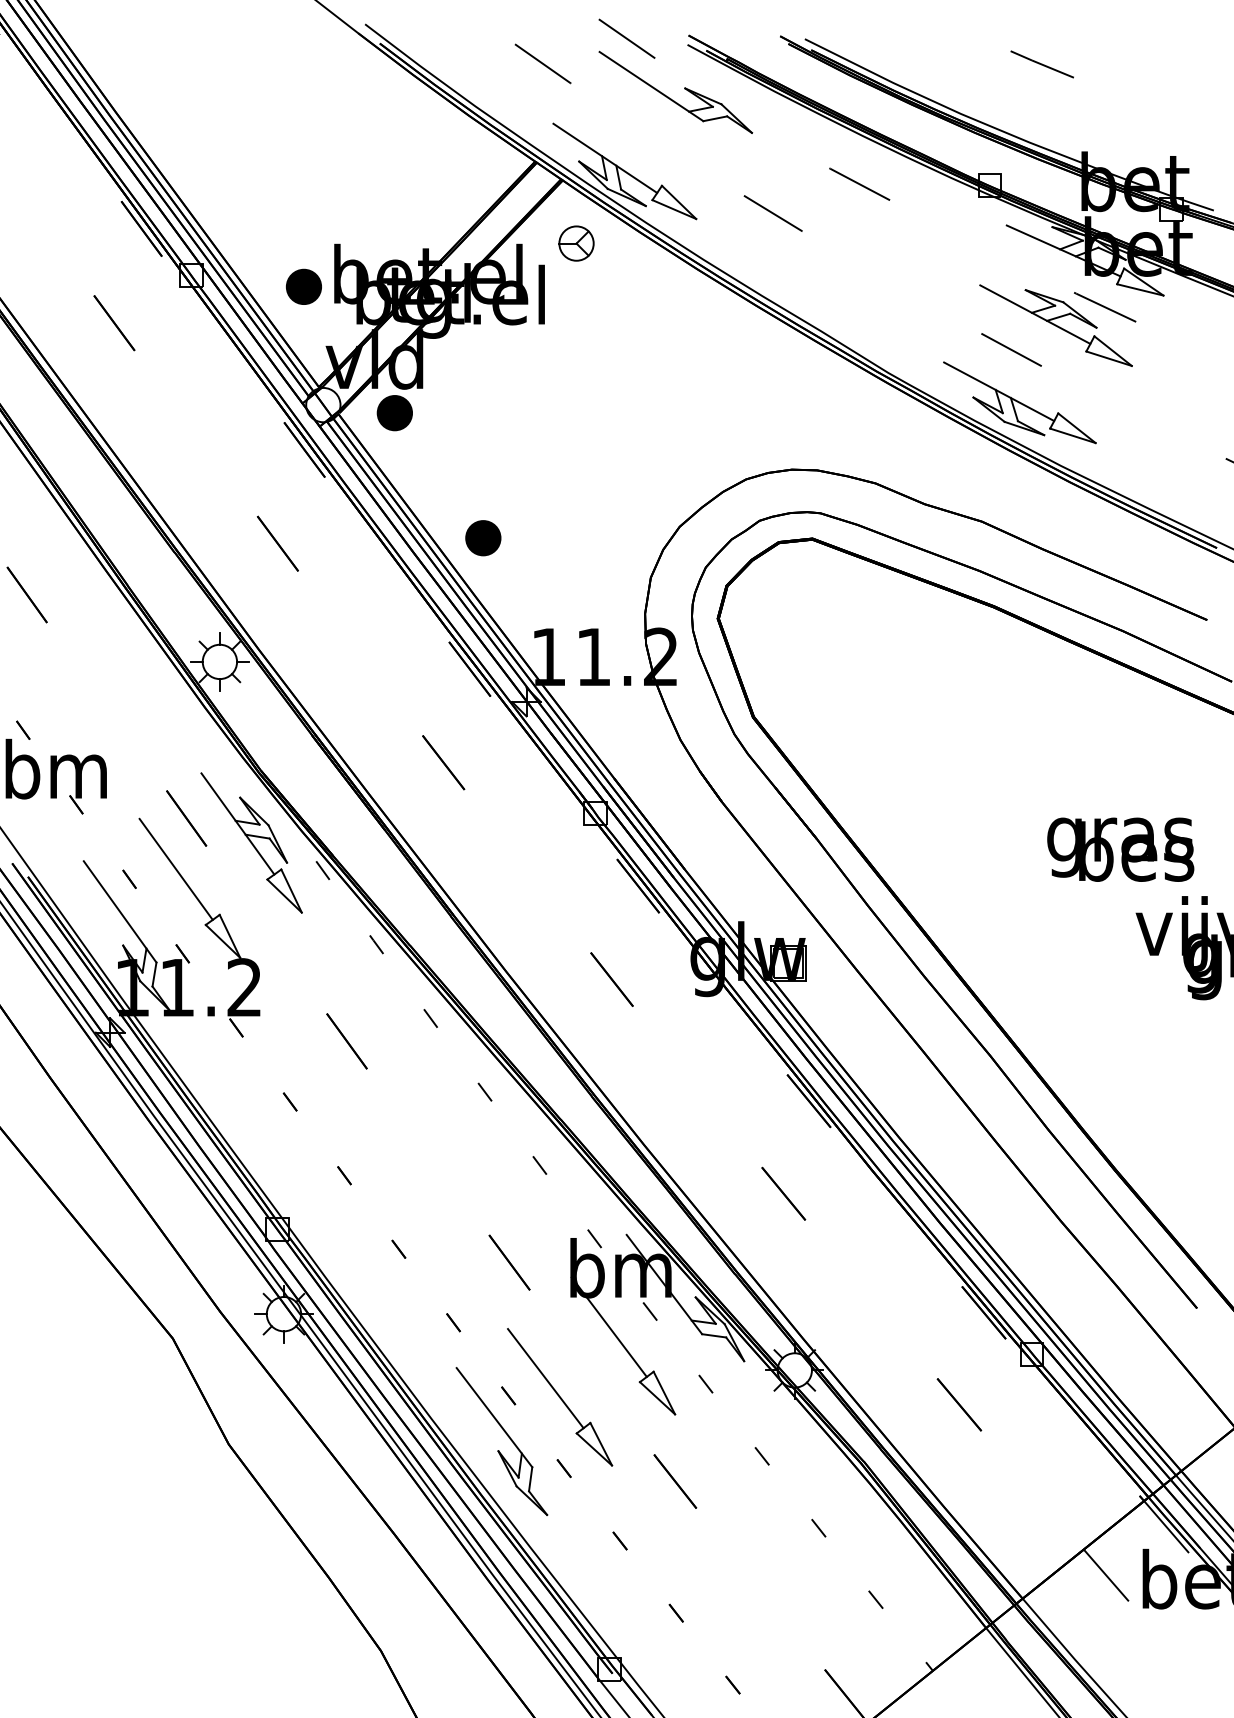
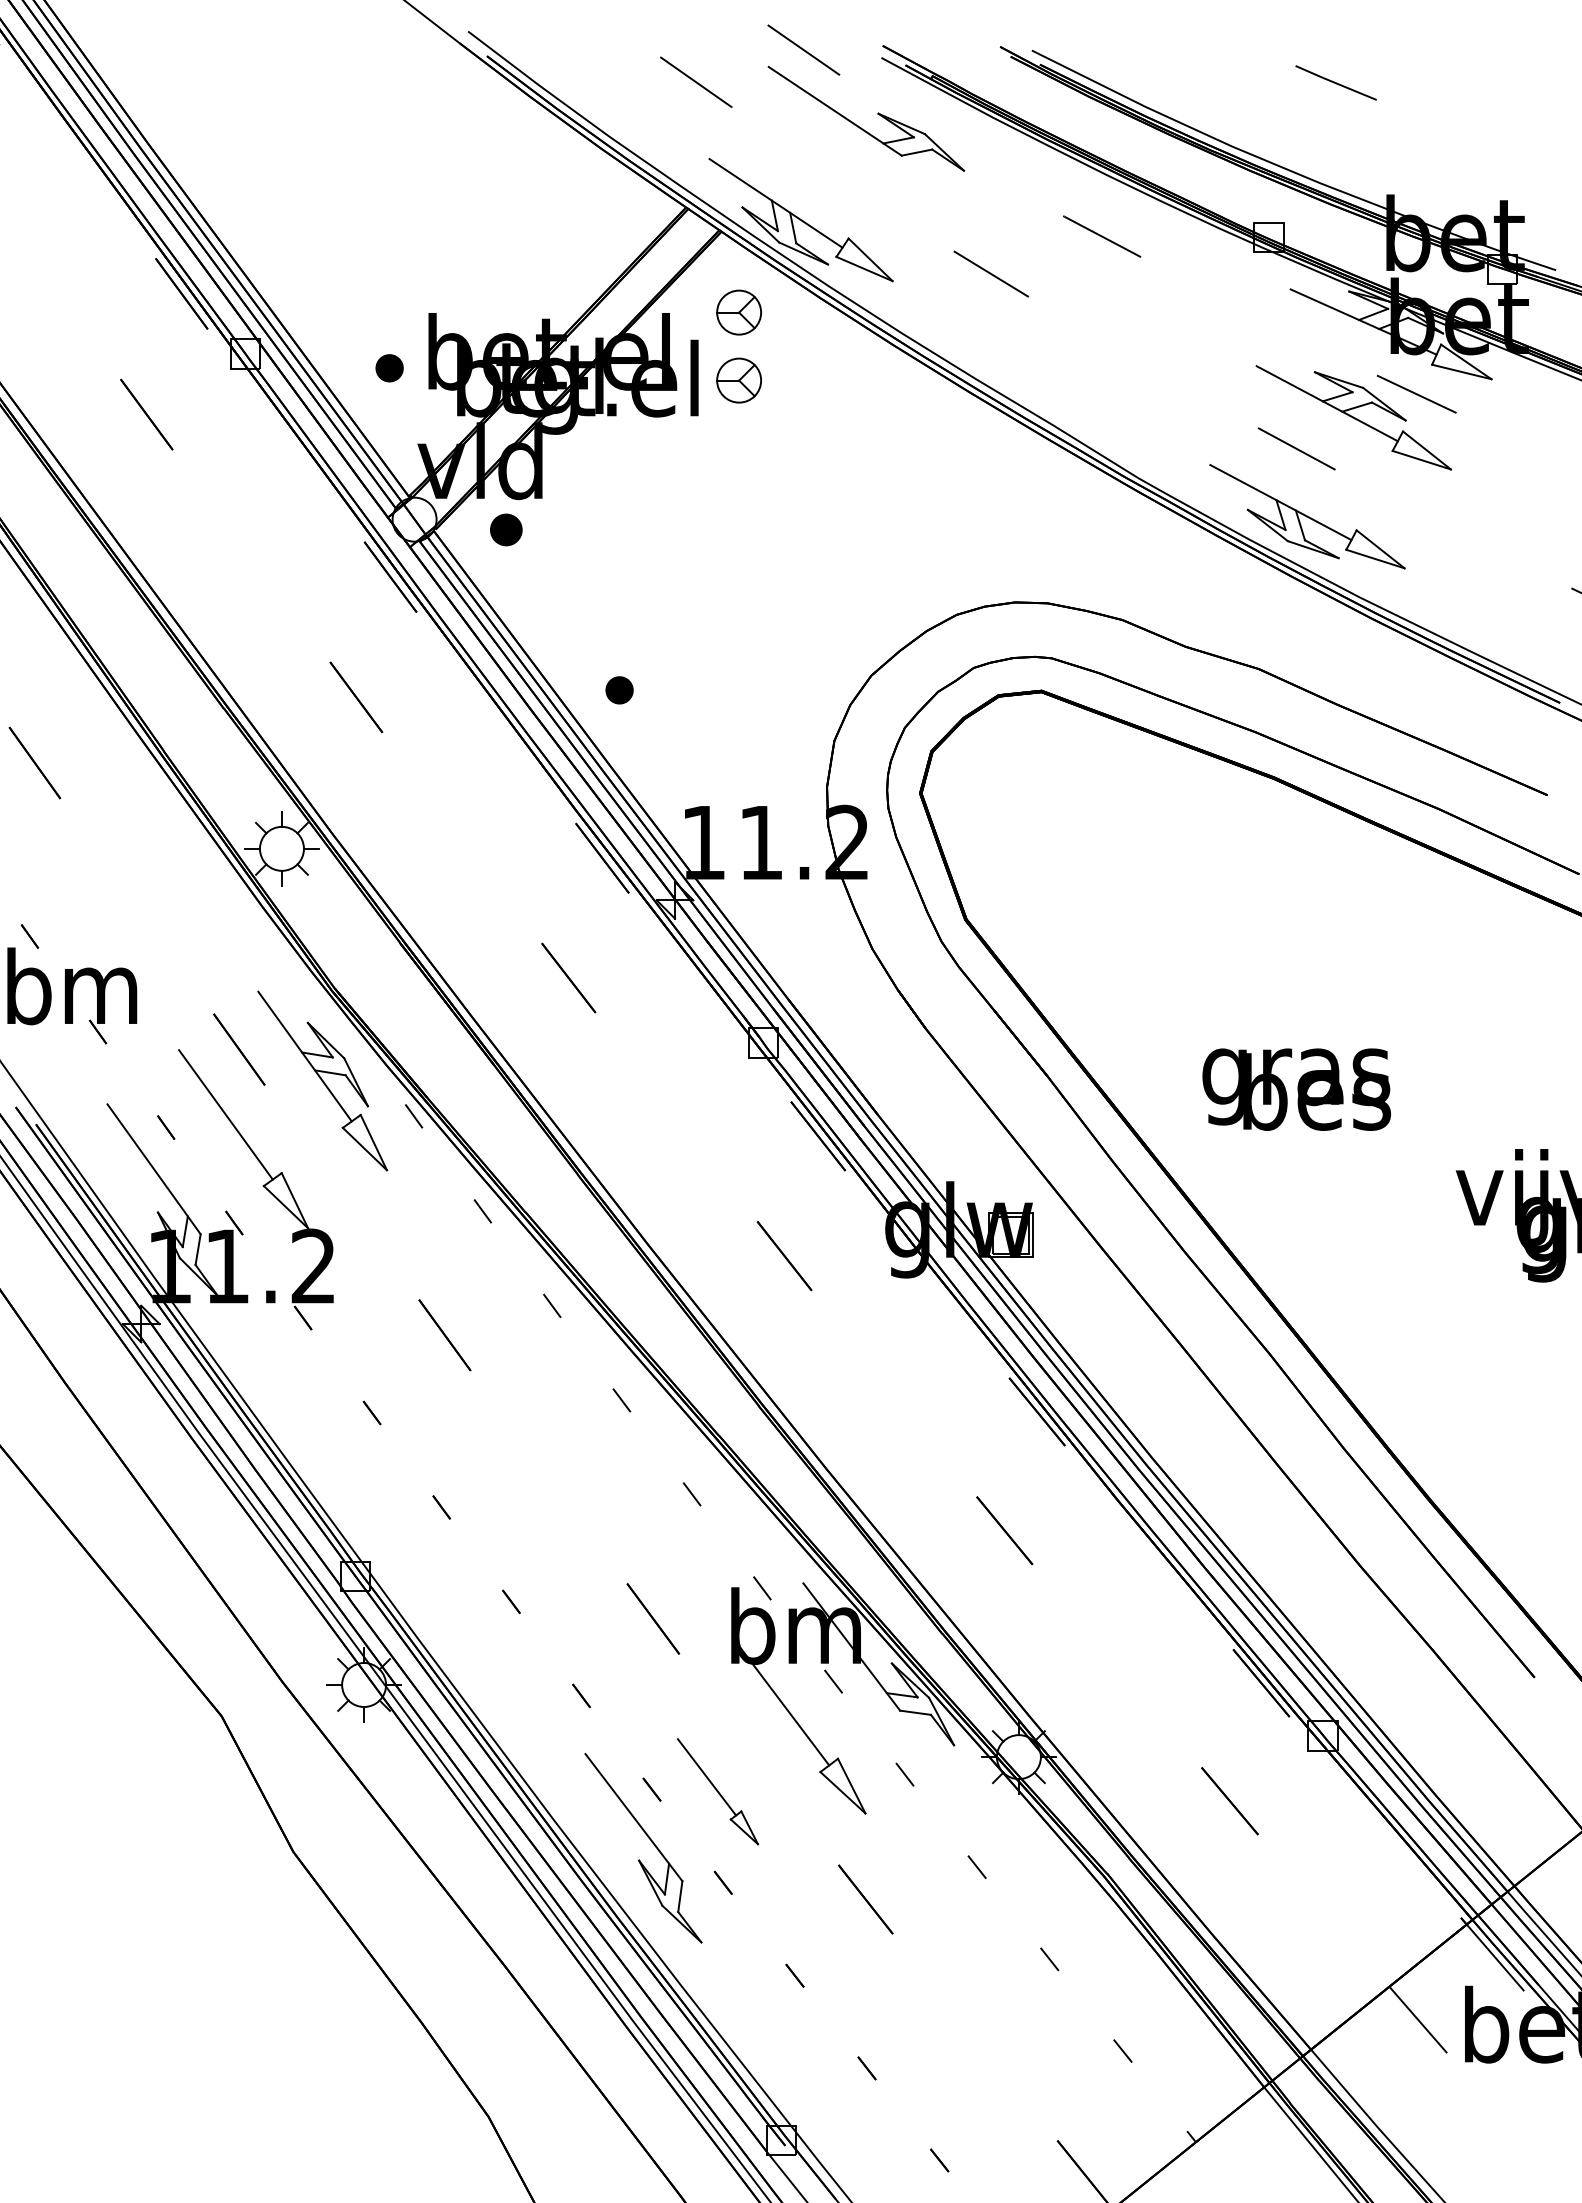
part: (303, 287) -> (389, 368), size x0.6
part: (576, 296) -> (738, 380), added
part: (395, 412) -> (506, 529), size x0.7
part: (483, 538) -> (619, 690), size x0.6
text: (1120, 849) -> (1296, 1089), moved
part: (559, 1397) -> (717, 1791), size x0.6

